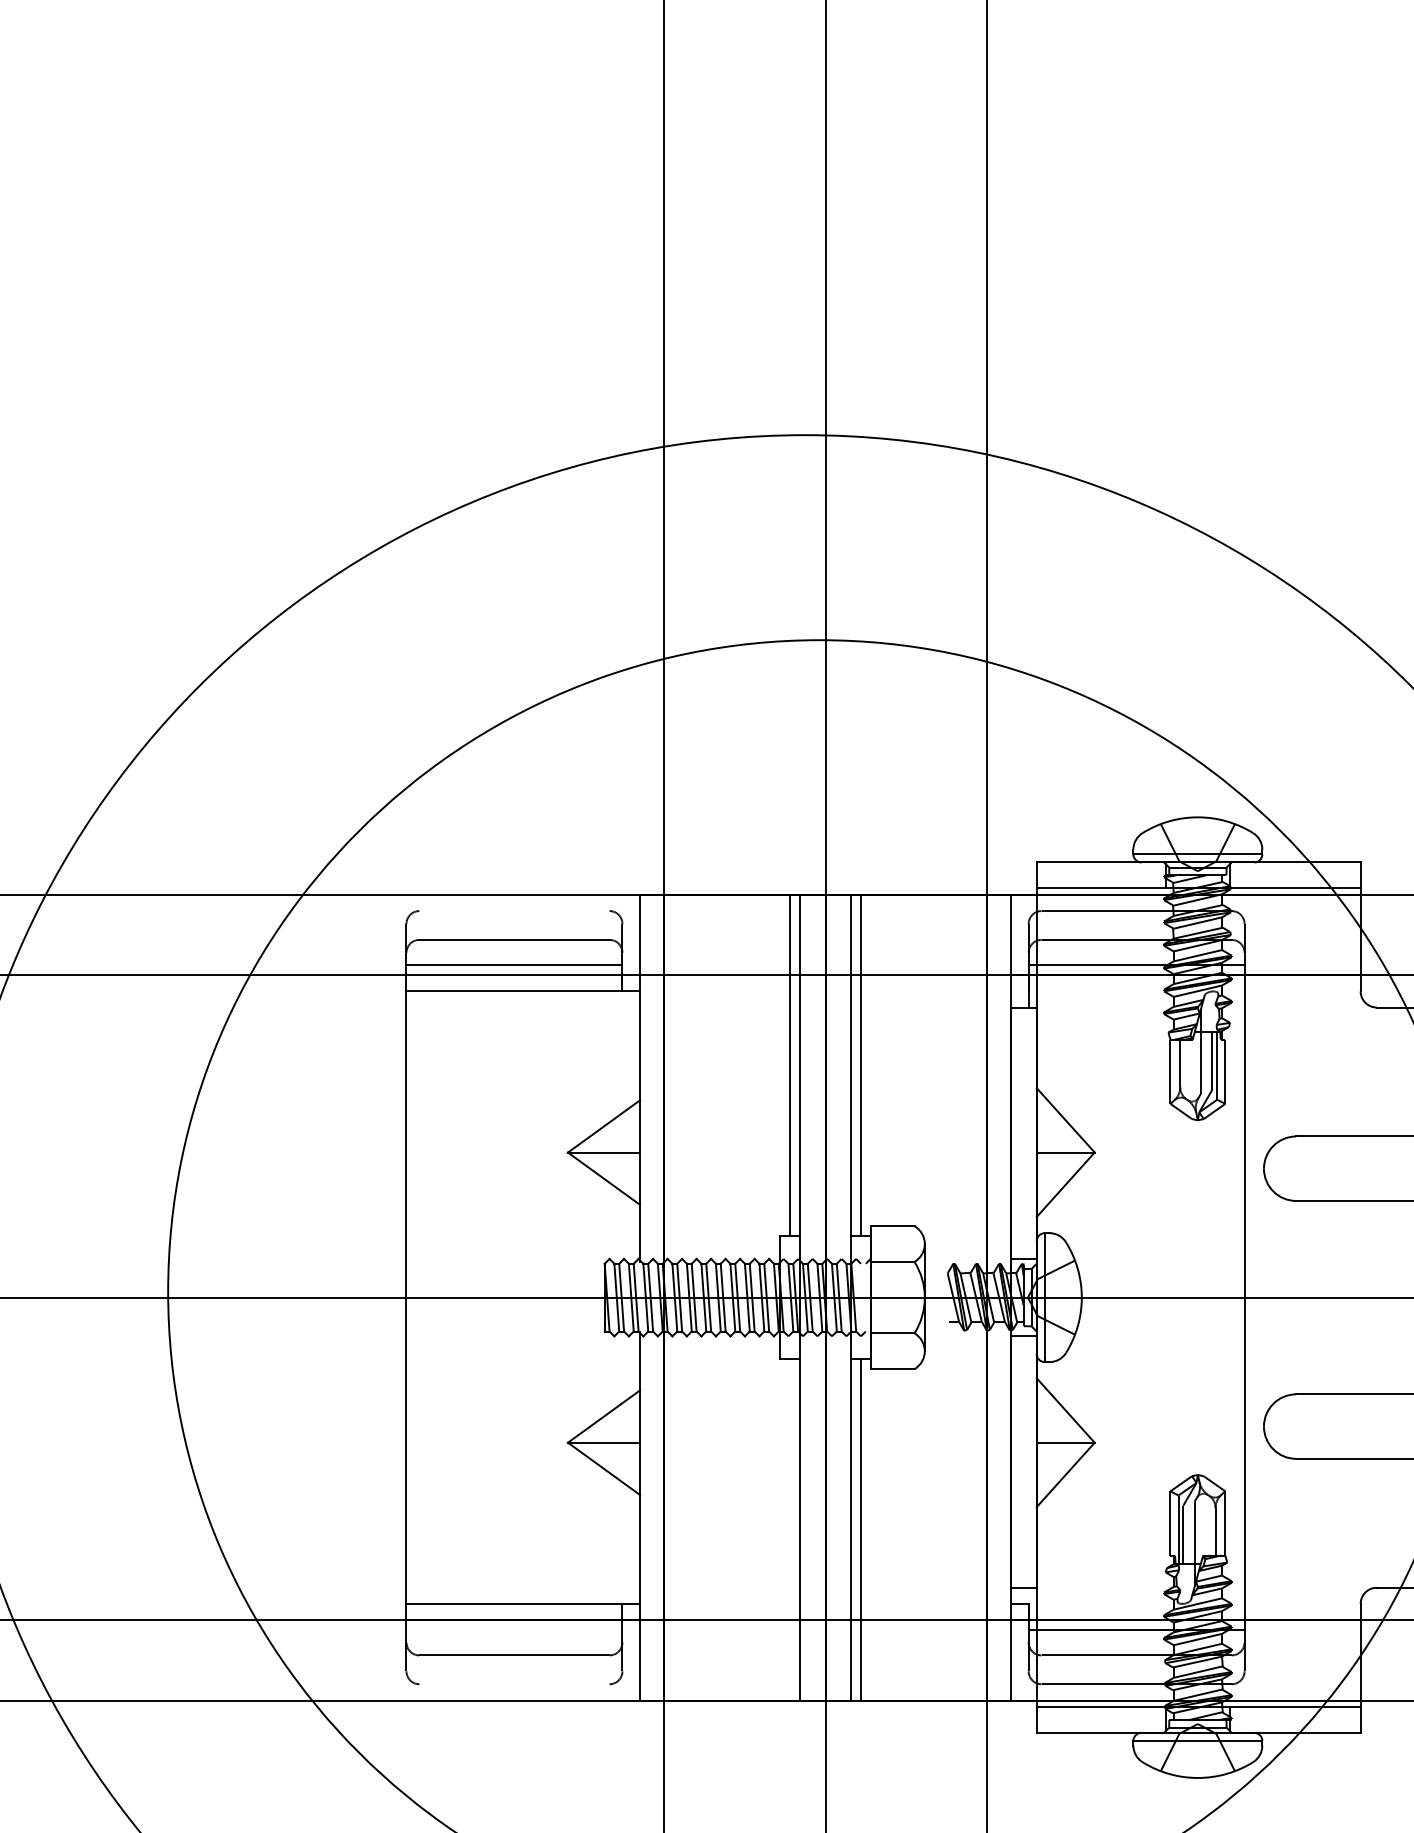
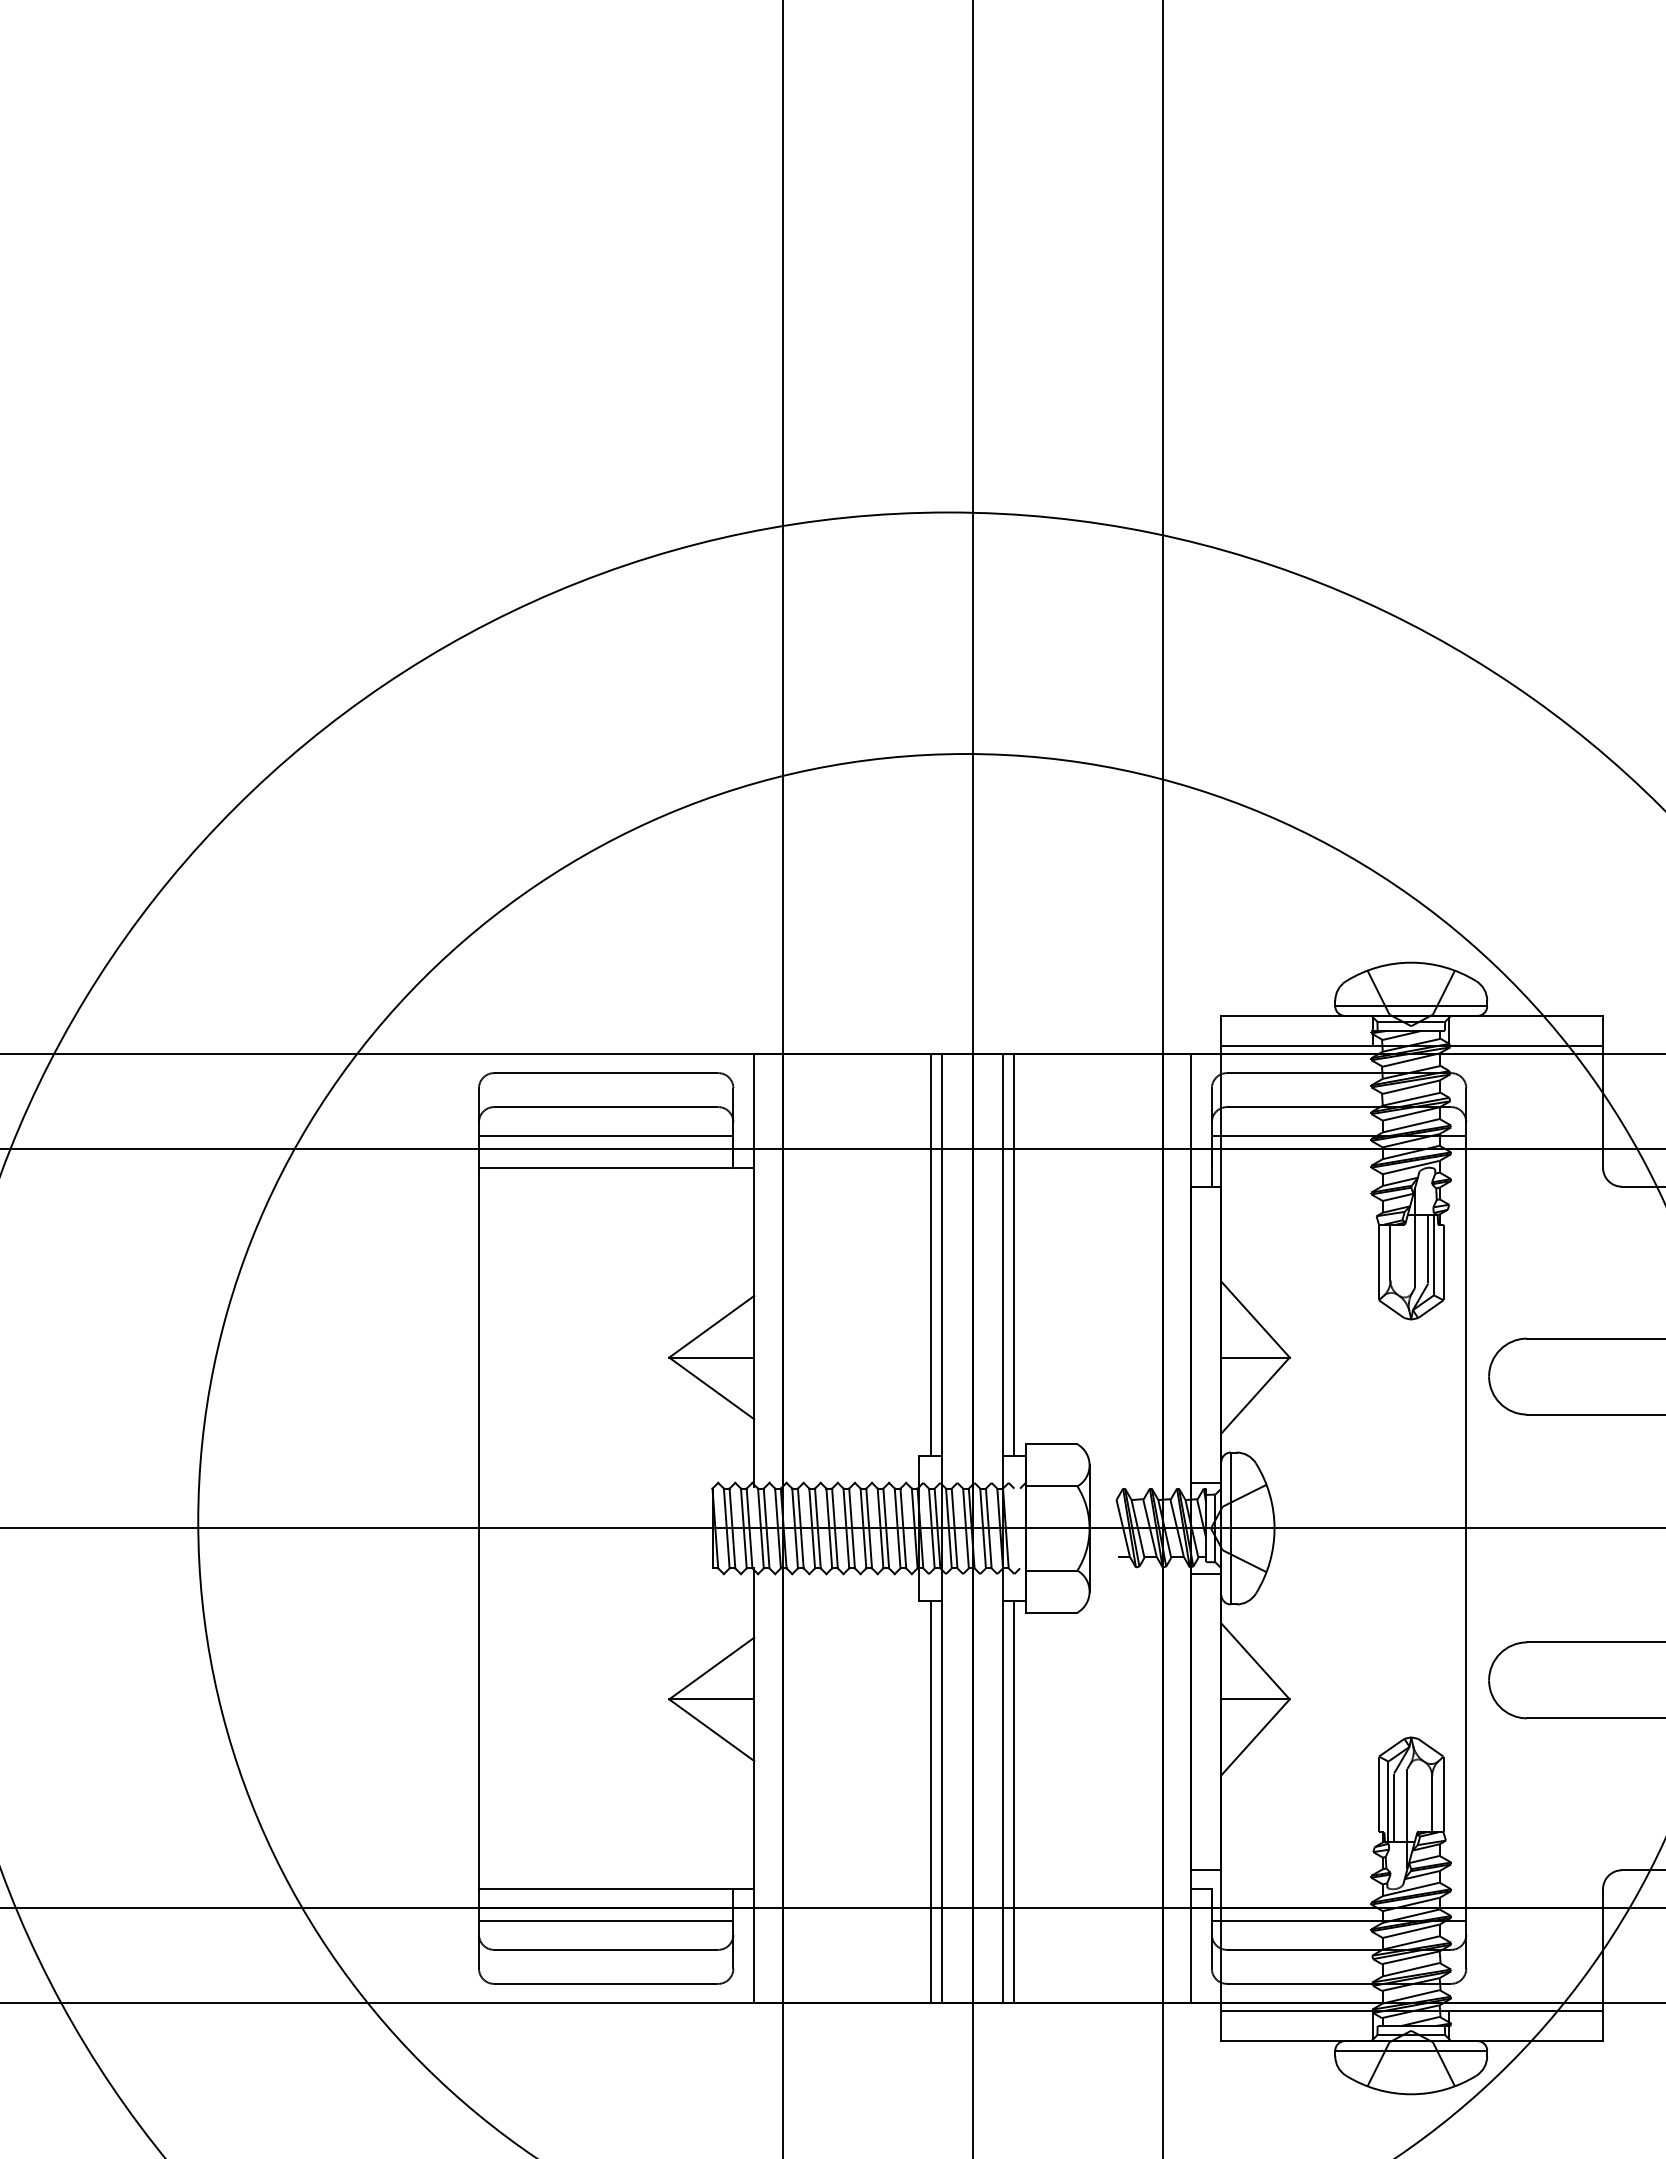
line: (514, 911) -> (606, 1073), added
line: (789, 1529) -> (930, 1801), added
line: (513, 1630) -> (605, 1920), added
line: (514, 1683) -> (606, 1983), added

